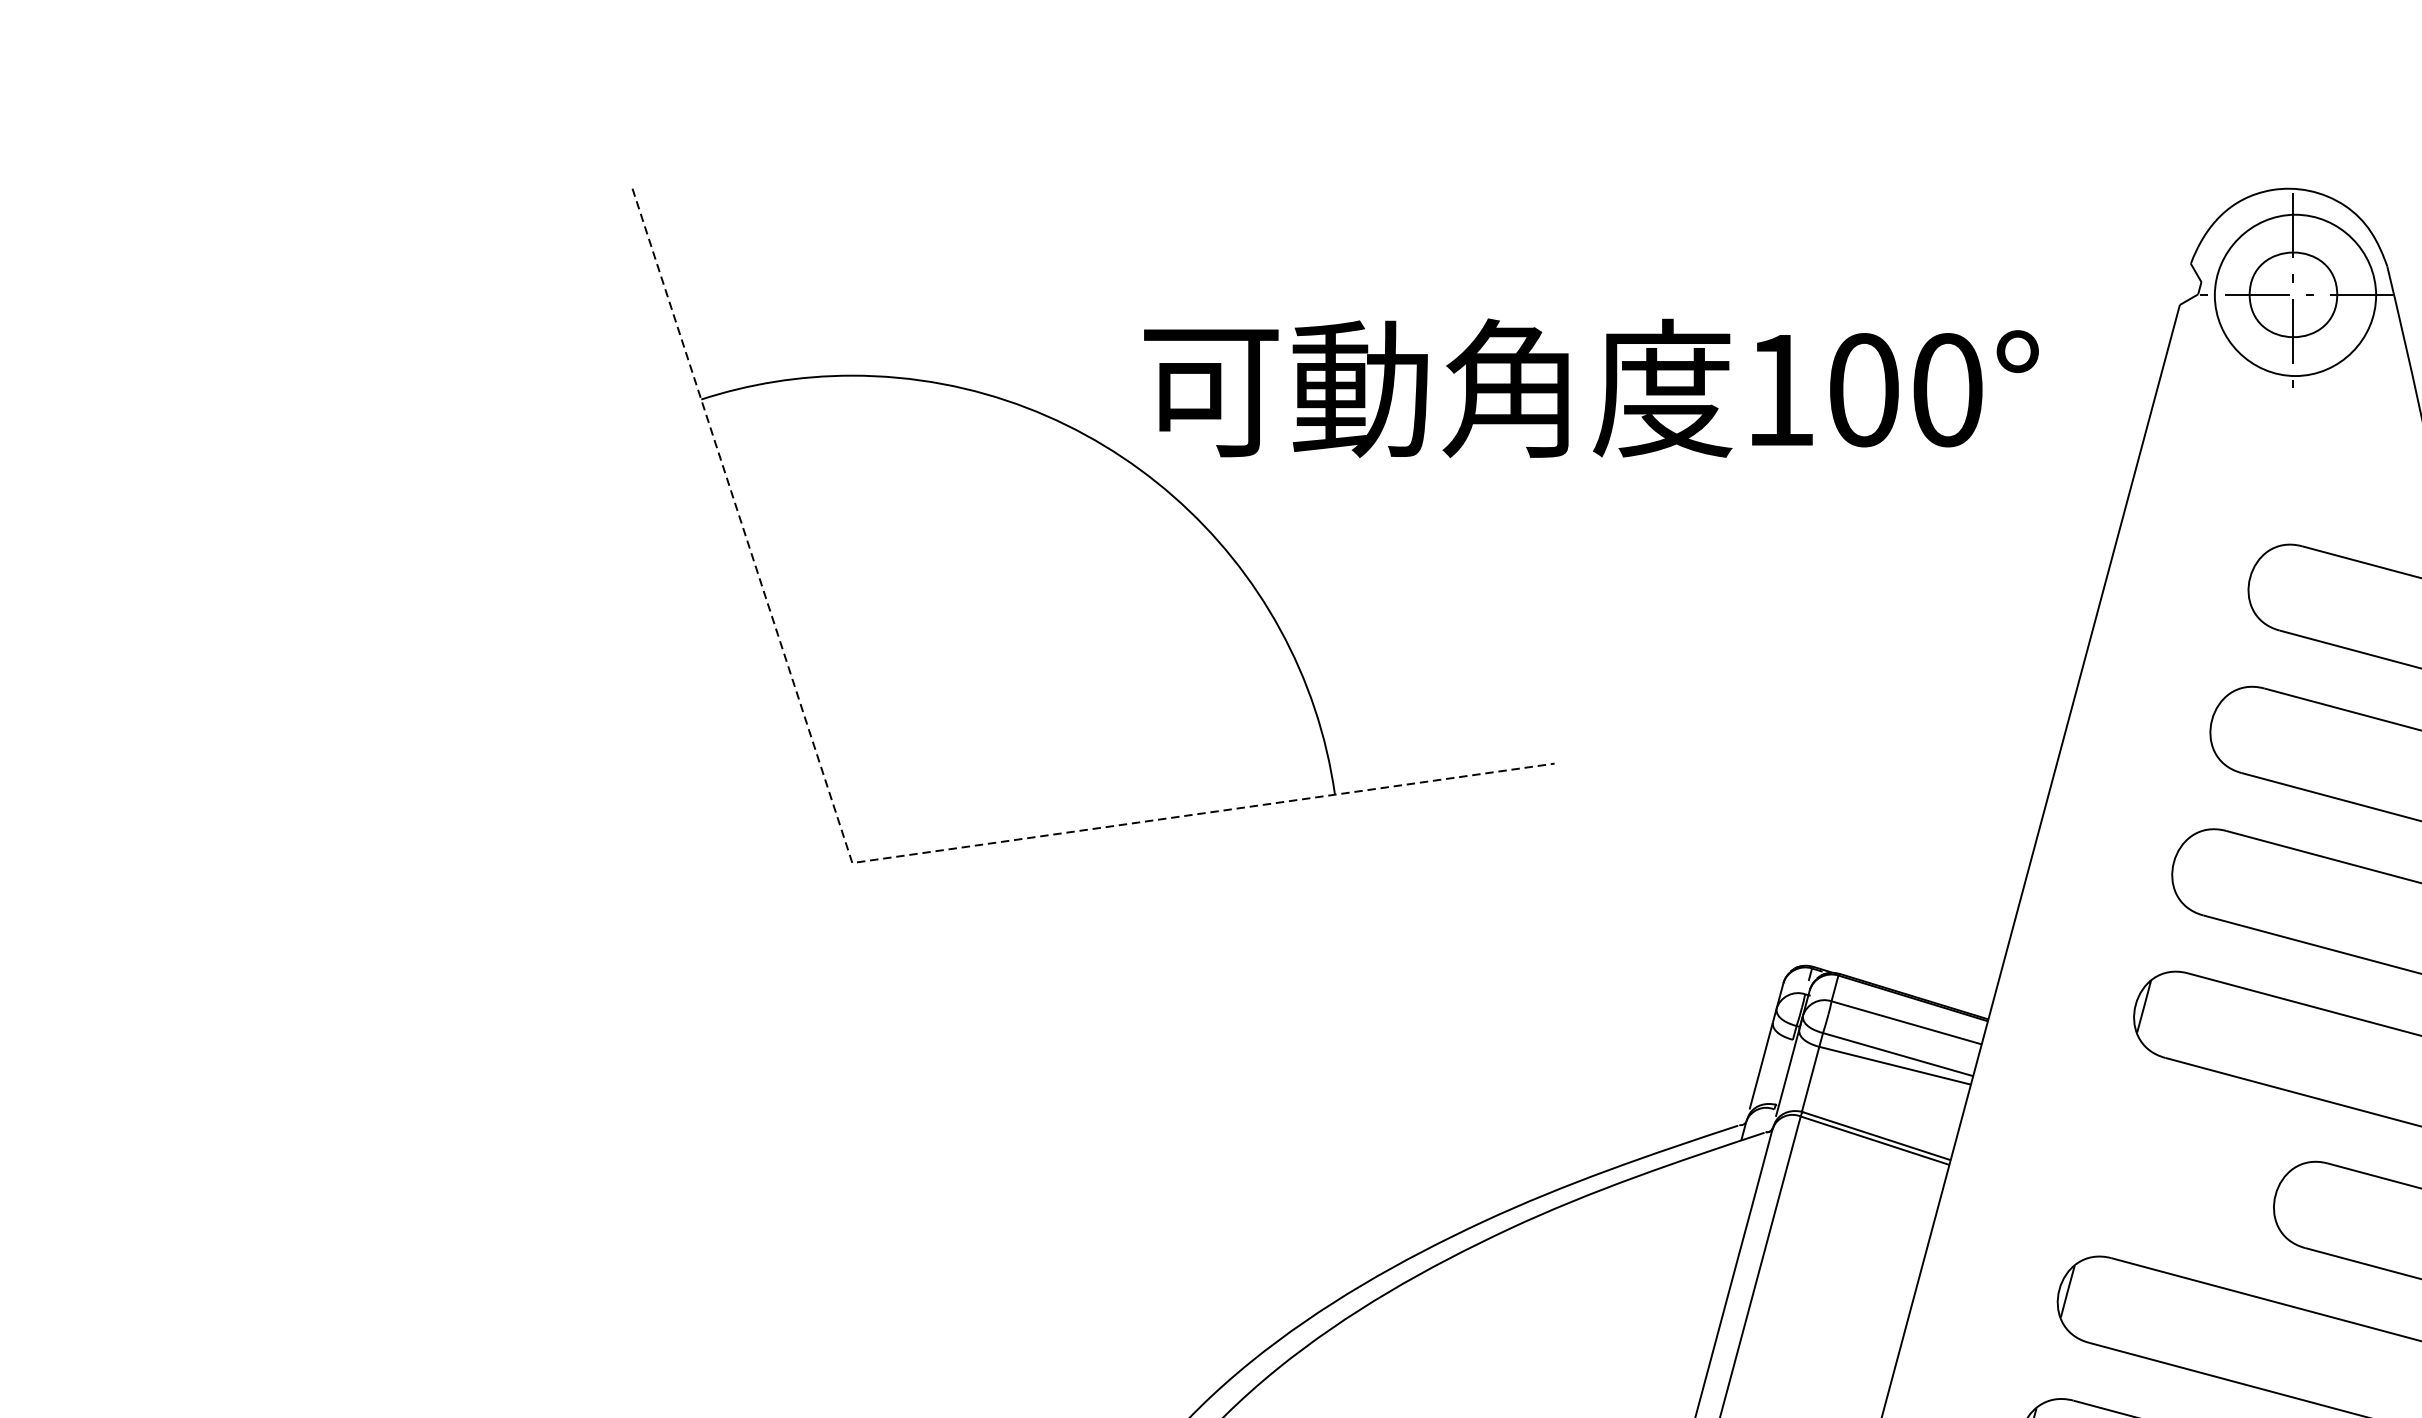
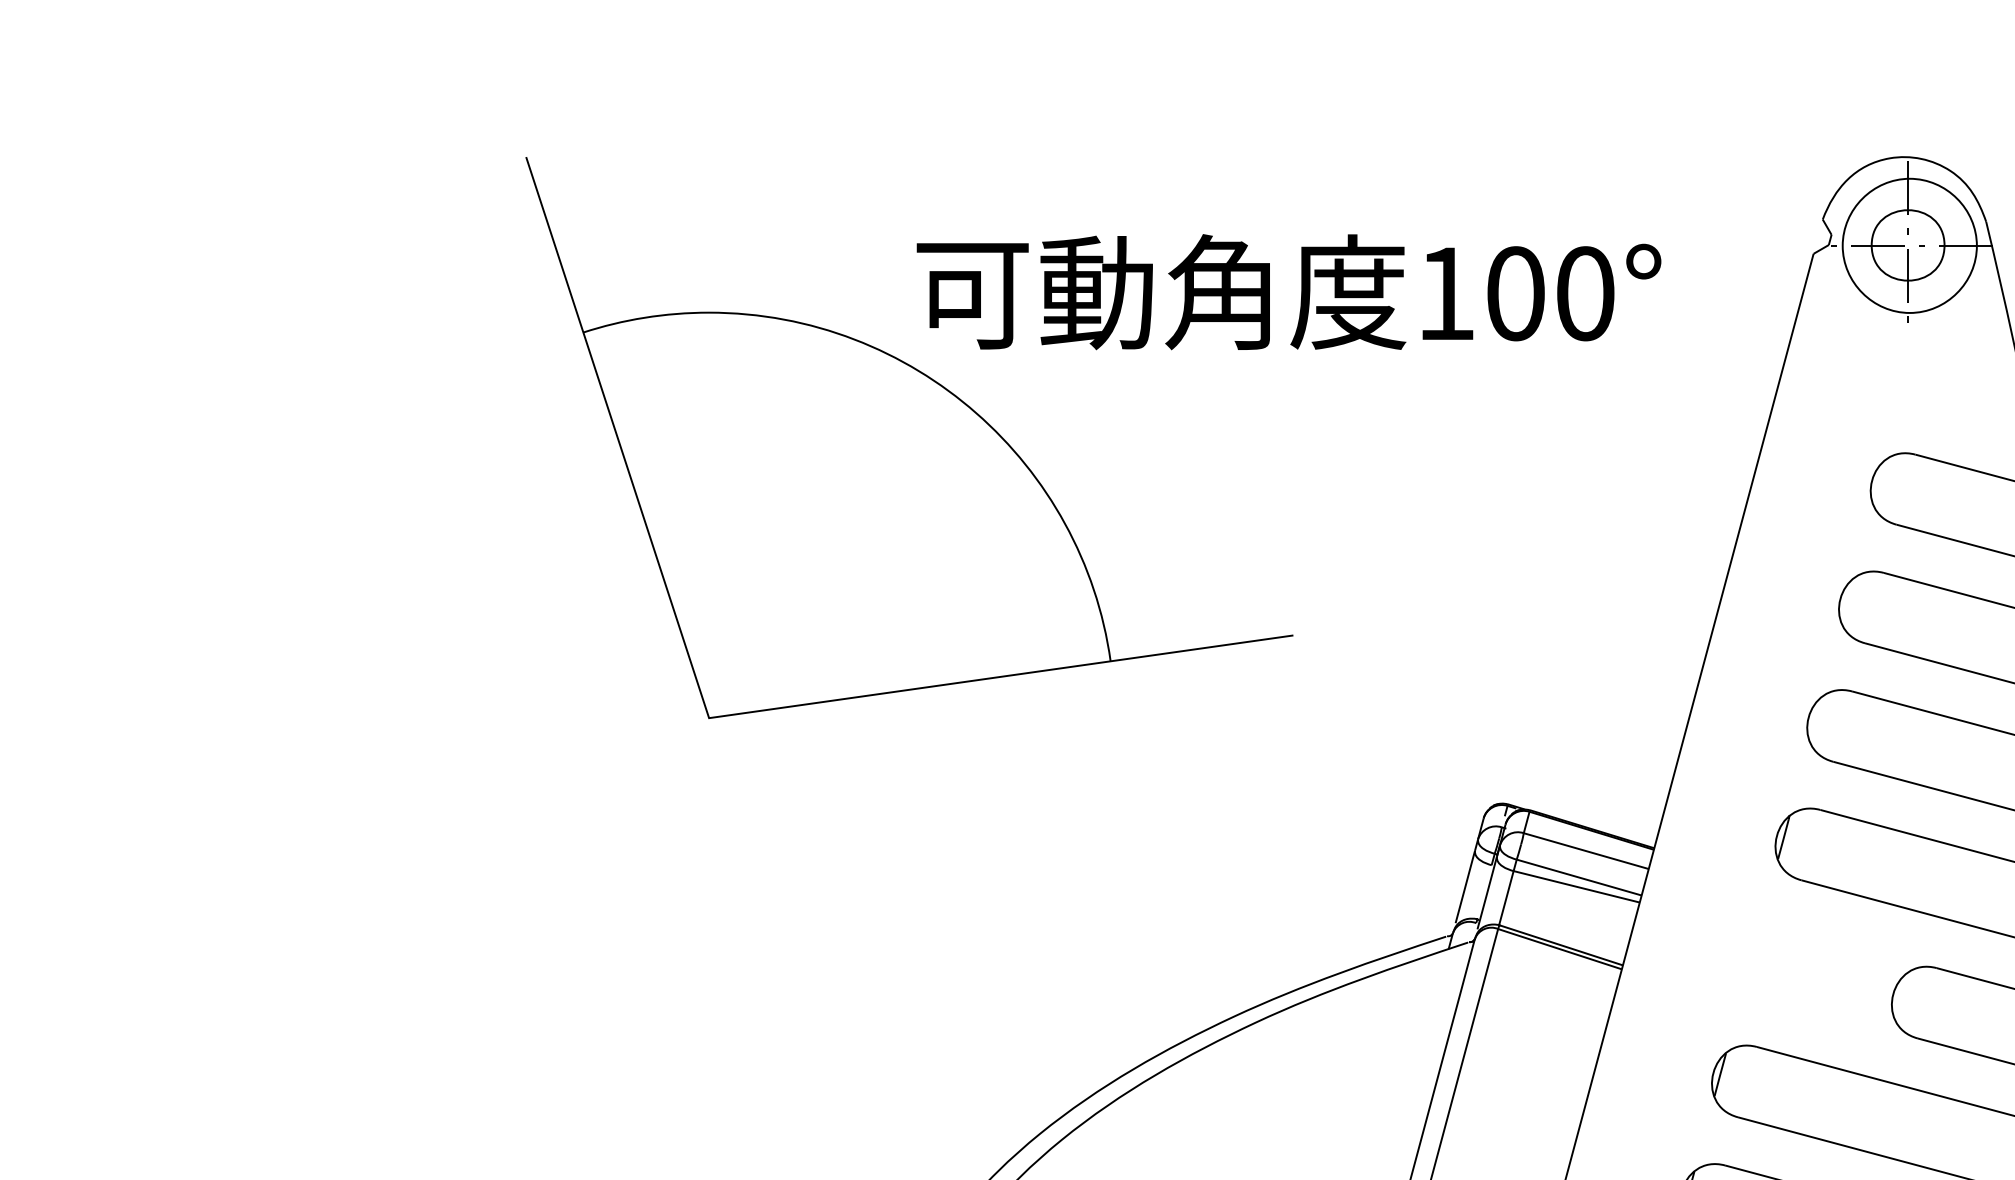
text: (1590, 388) -> (1288, 292), moved
line: (852, 863) -> (709, 718), dashed -> solid

